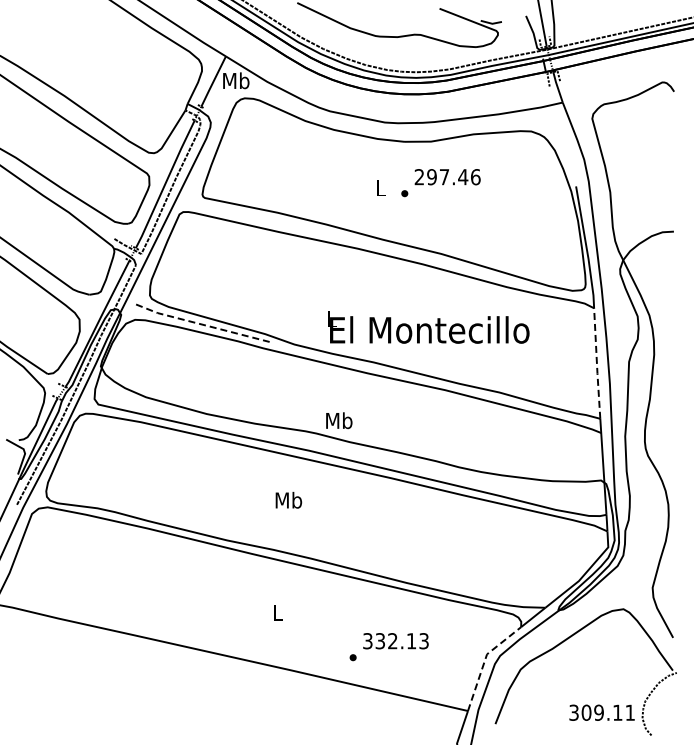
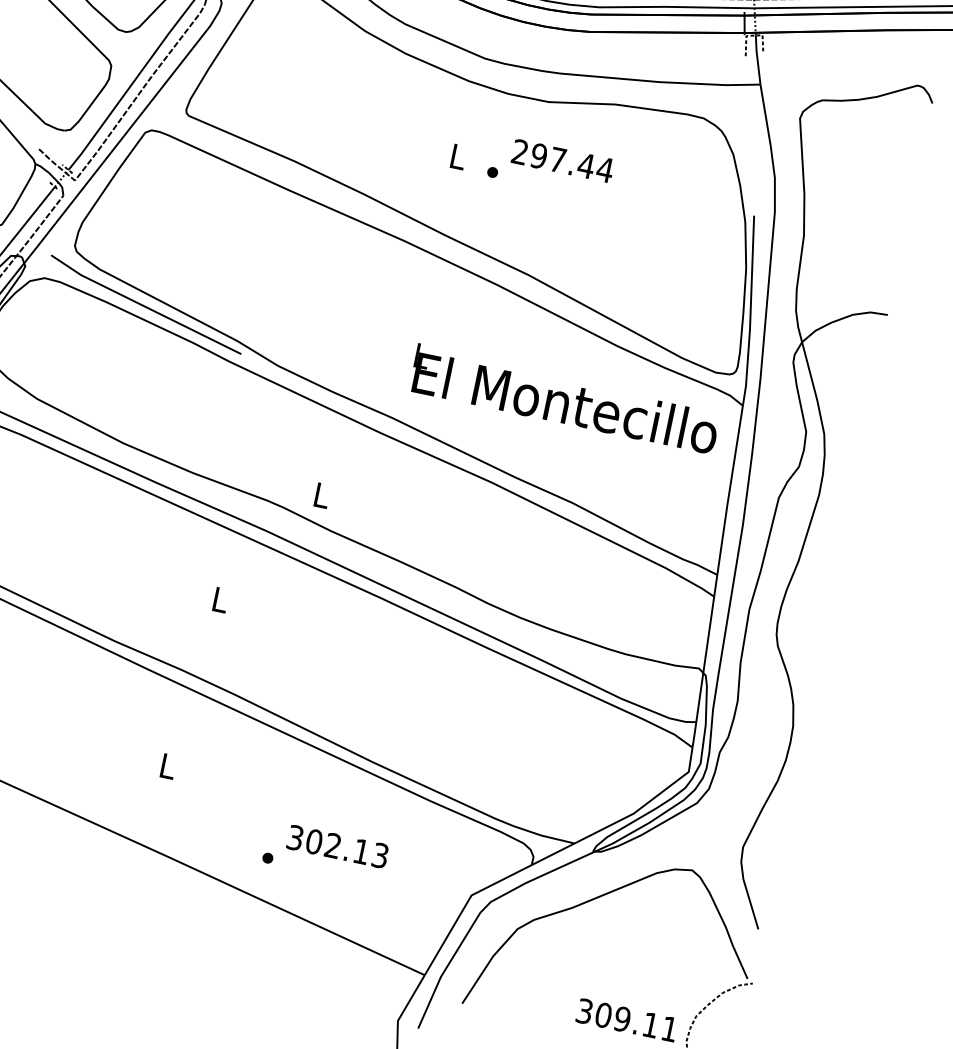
text: (475, 177) -> (604, 170), 297.46 -> 297.44
line: (202, 324) -> (145, 306), dashed -> solid
text: (428, 327) -> (564, 398), moved
line: (596, 363) -> (729, 490), dashed -> solid
text: (339, 420) -> (322, 495), Mb -> L
text: (288, 499) -> (220, 598), Mb -> L
text: (380, 641) -> (314, 842), 332.13 -> 302.13
line: (484, 660) -> (465, 903), dashed -> solid

